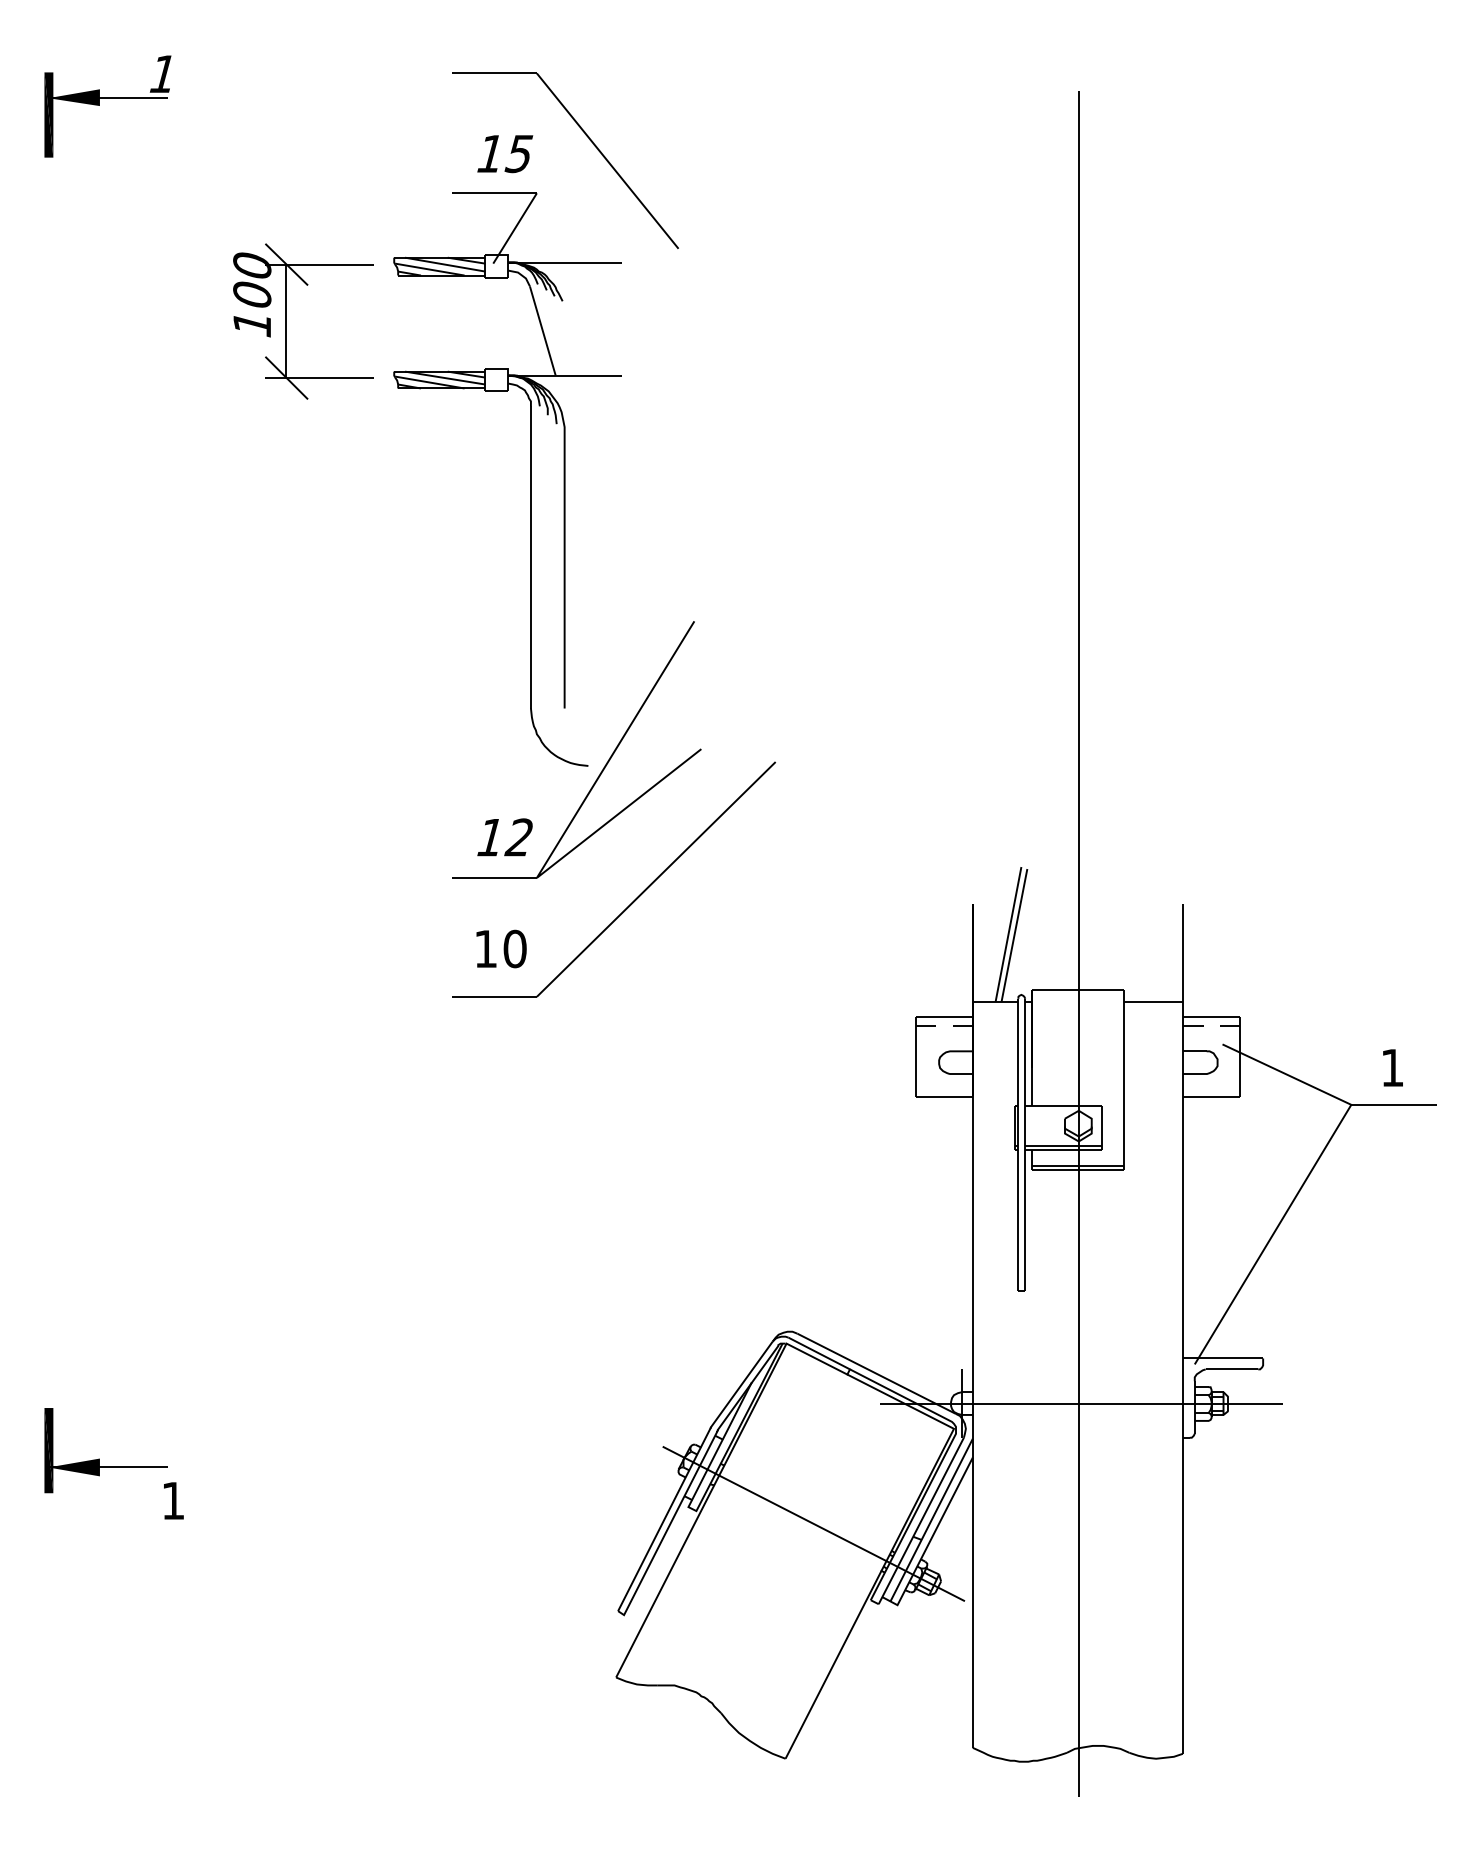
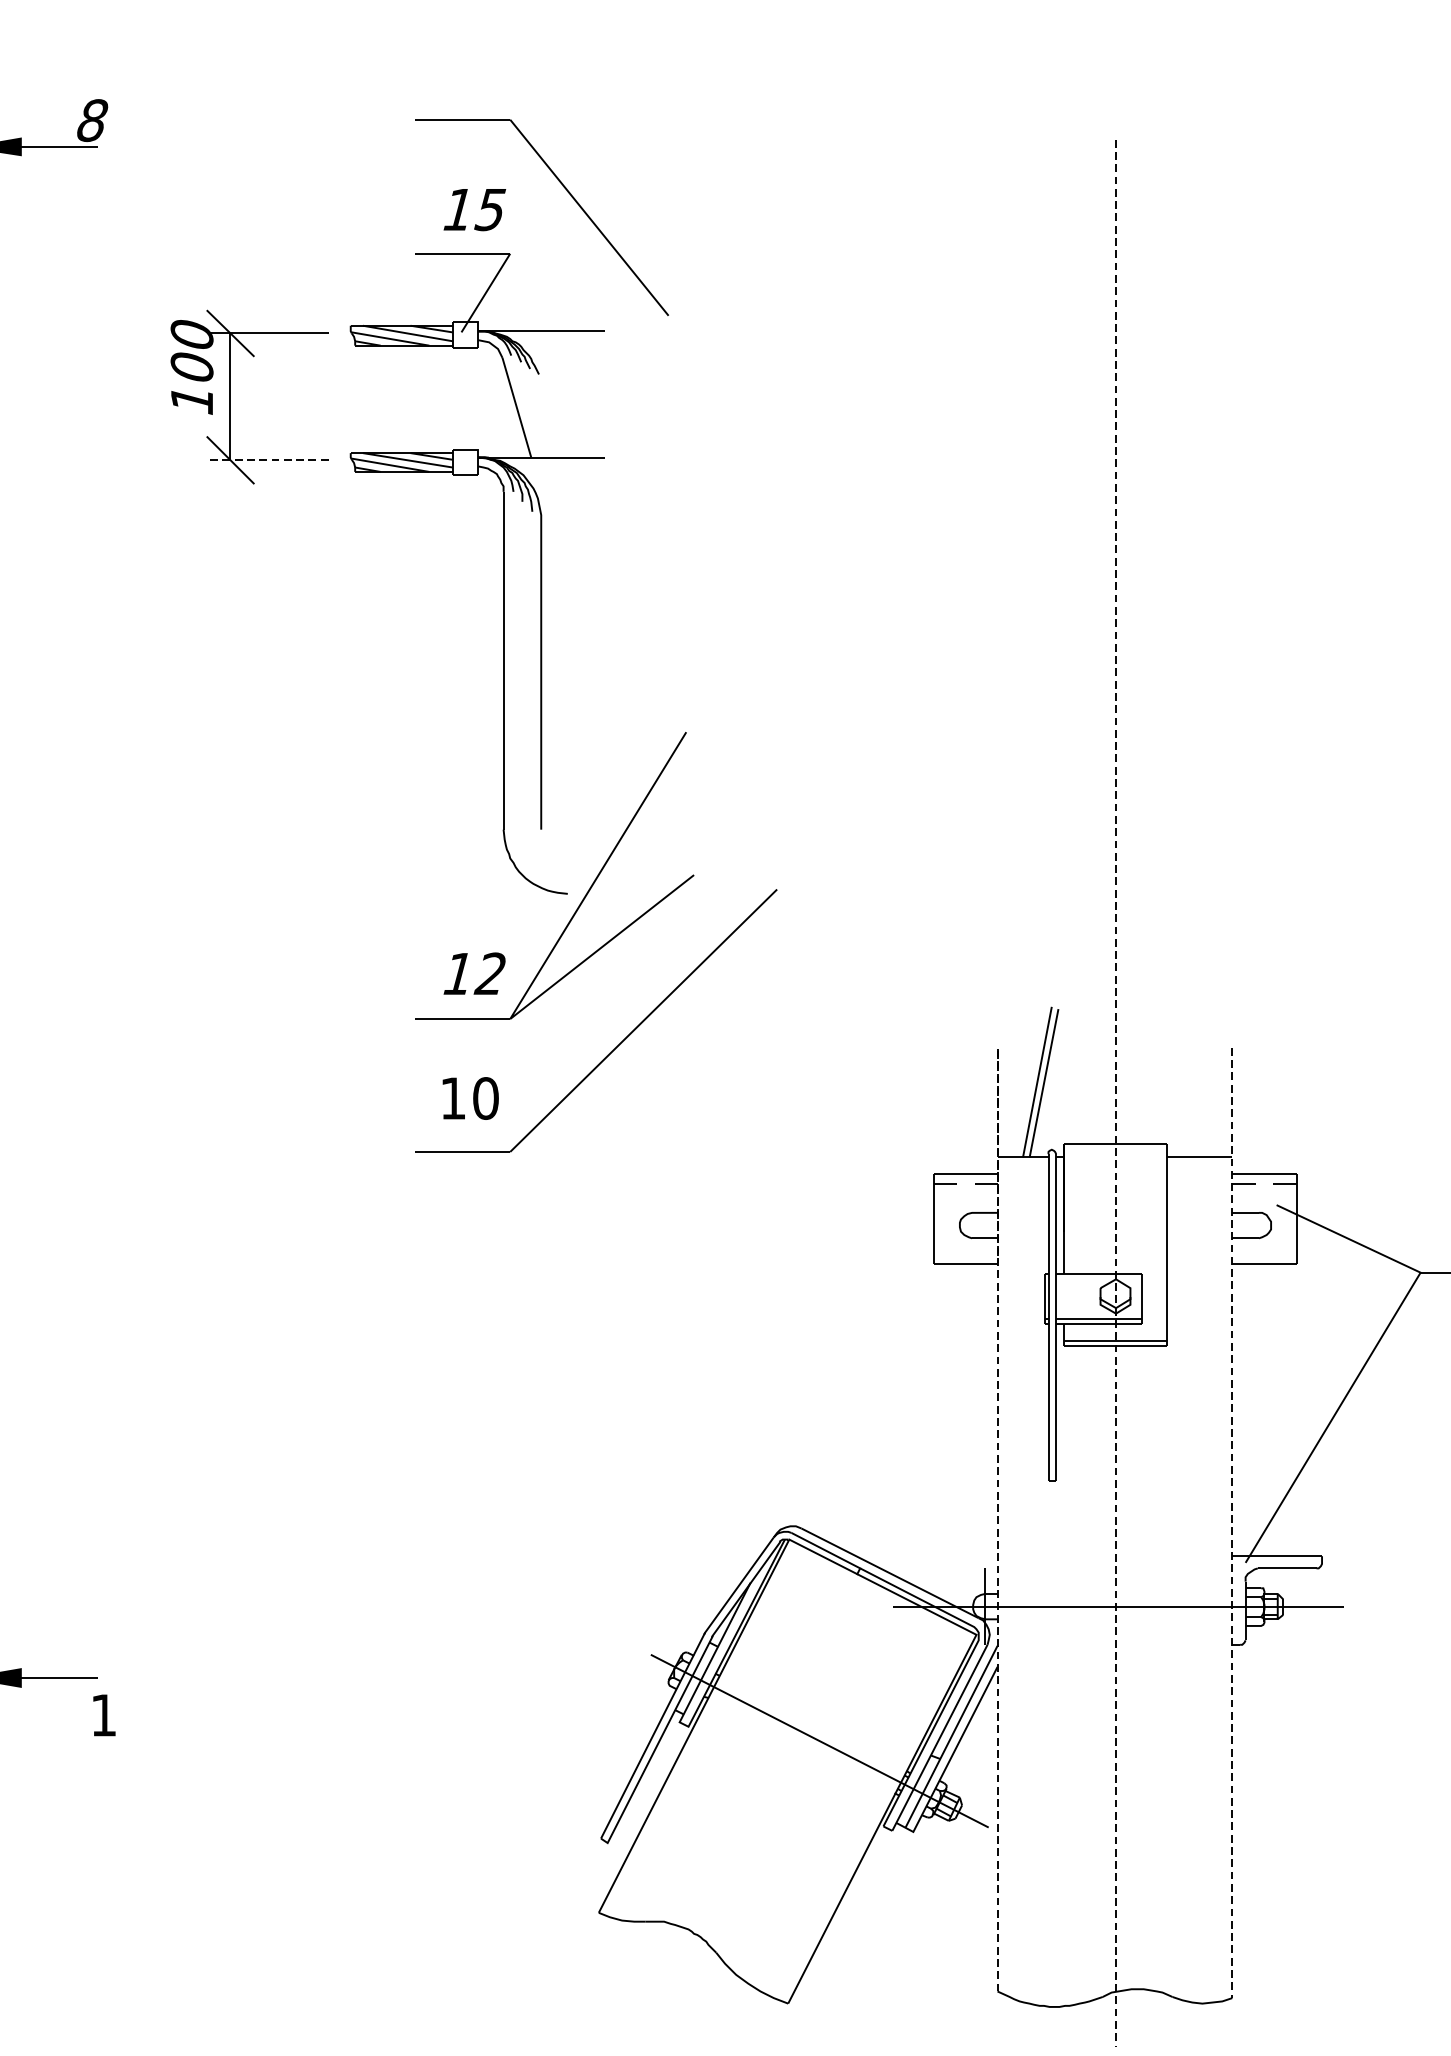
text: (163, 74) -> (92, 120), 1 -> 8
line: (319, 377) -> (267, 459), solid -> dashed
line: (1078, 944) -> (1115, 1093), solid -> dashed
line: (972, 1228) -> (997, 1410), solid -> dashed
line: (1182, 1329) -> (1231, 1523), solid -> dashed

